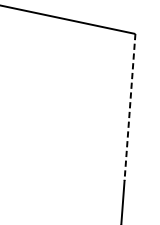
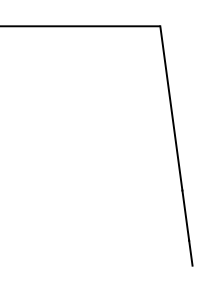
line: (130, 107) -> (171, 108), dashed -> solid

